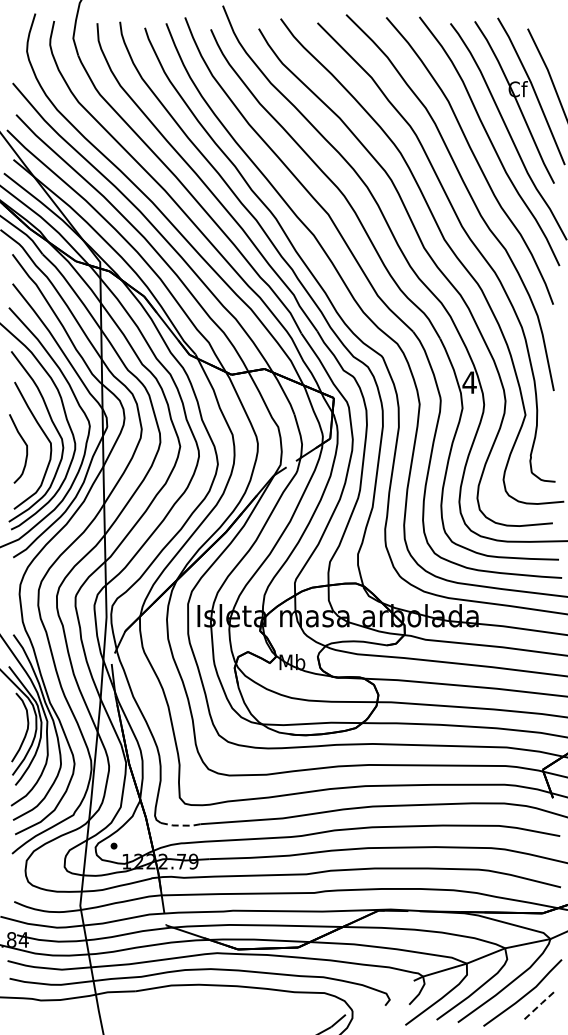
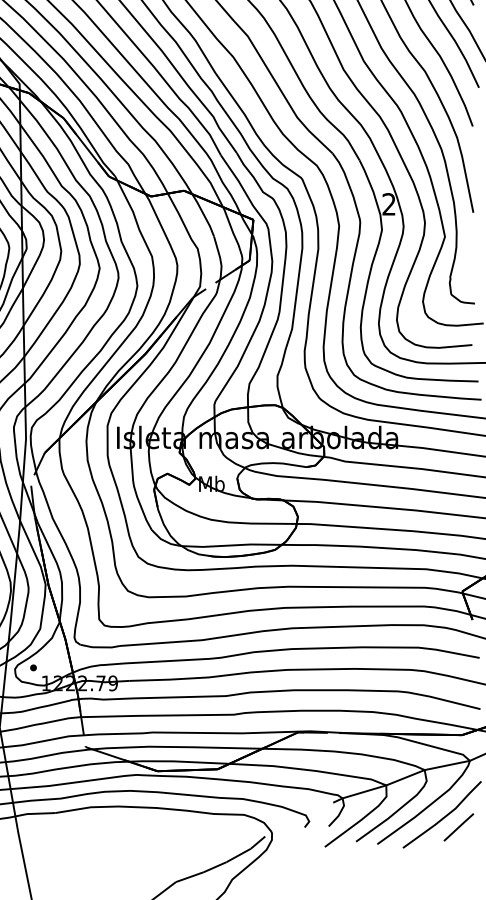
text: (469, 382) -> (388, 204), 4 -> 2
line: (180, 825) -> (99, 647), dashed -> solid
line: (539, 1005) -> (458, 827), dashed -> solid

